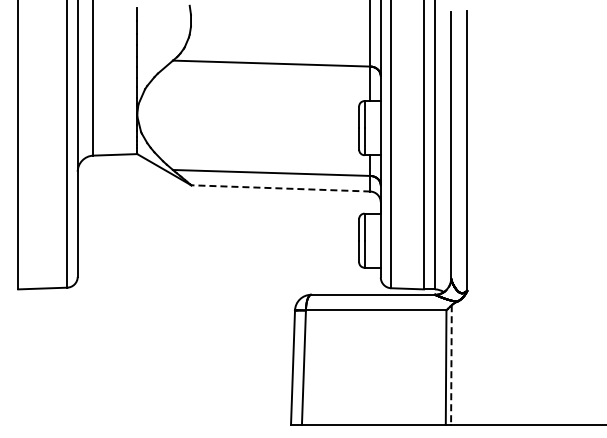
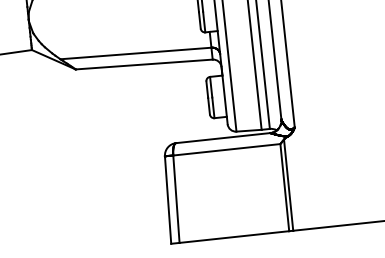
line: (280, 188) -> (143, 64), dashed -> solid
line: (451, 364) -> (288, 184), dashed -> solid

